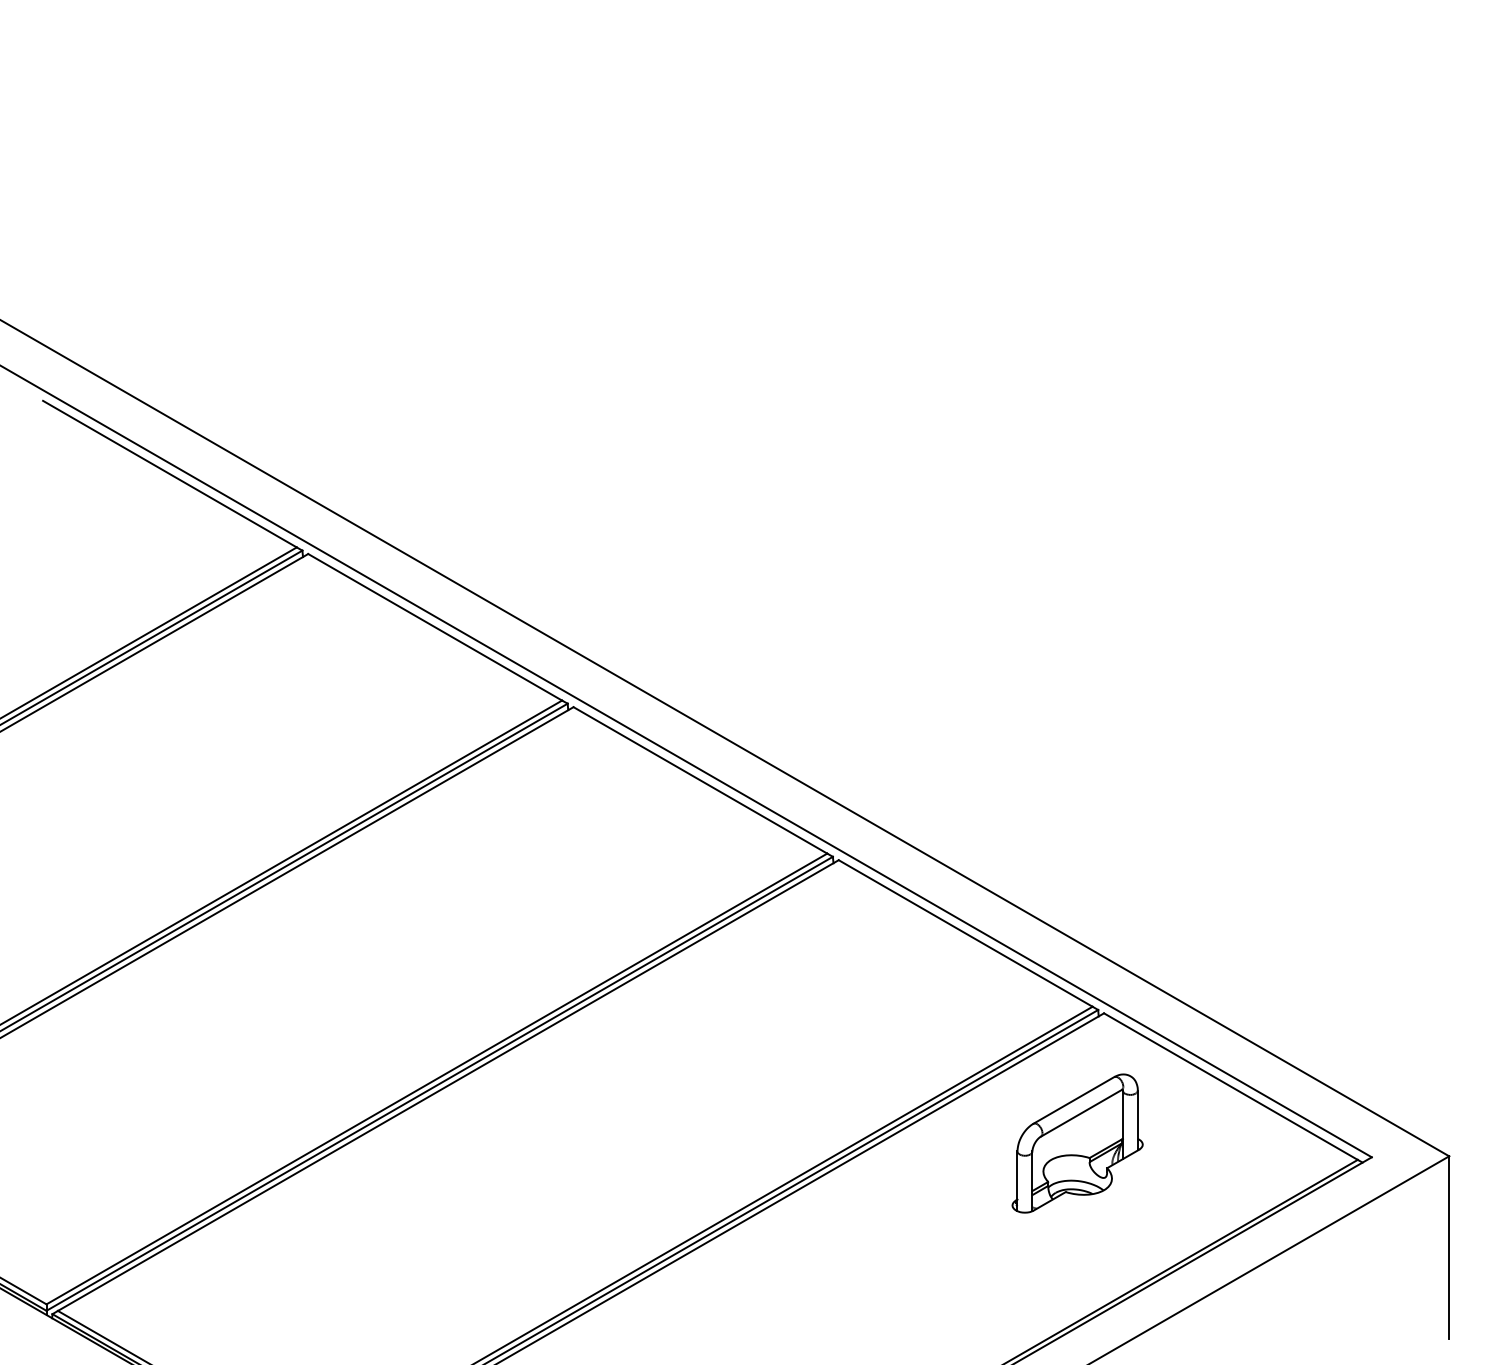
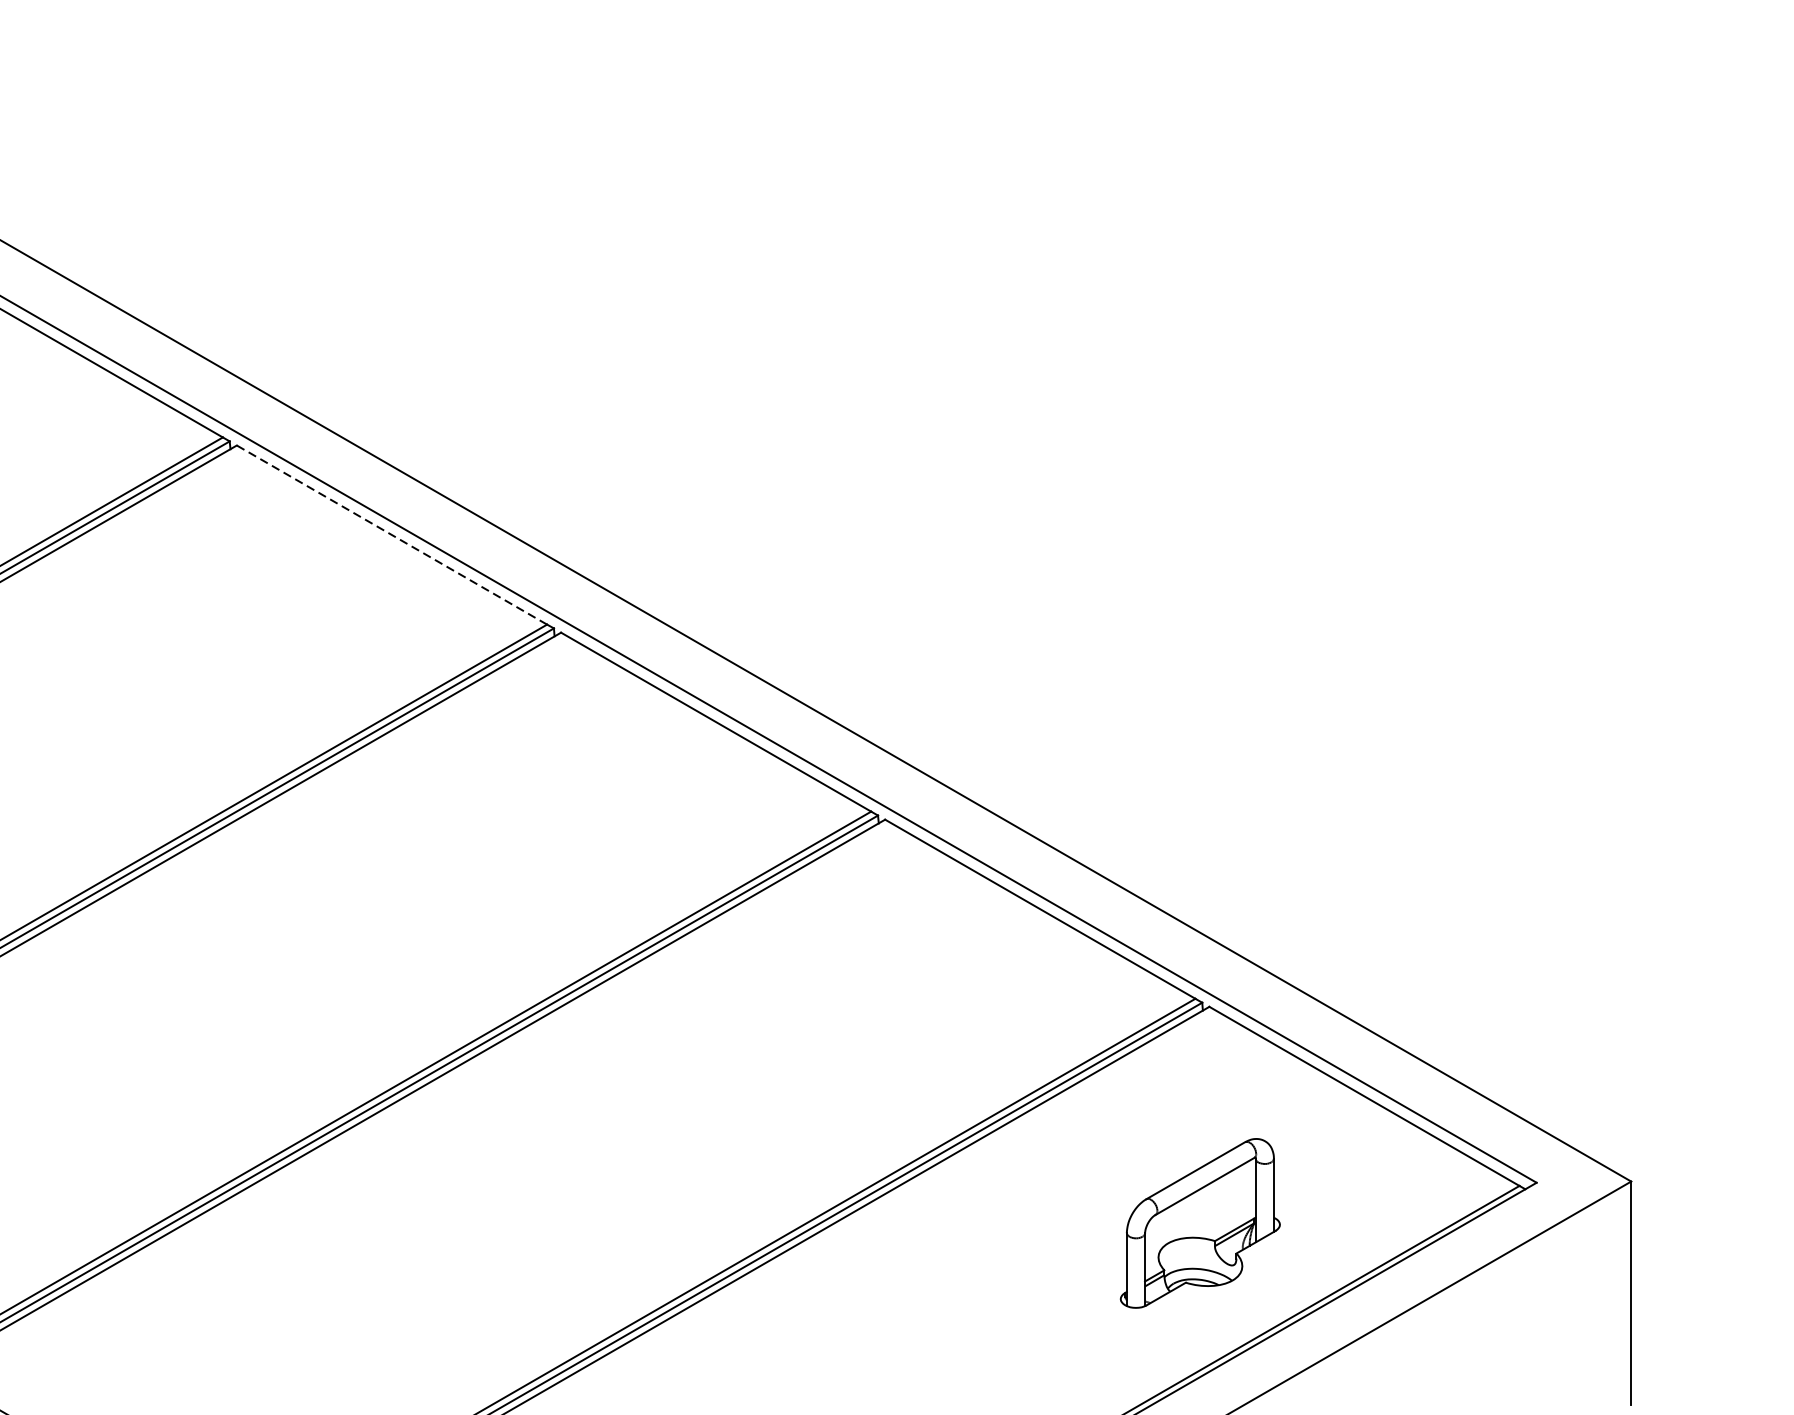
line: (435, 627) -> (392, 535), solid -> dashed
part: (1077, 1143) -> (1200, 1223), moved

